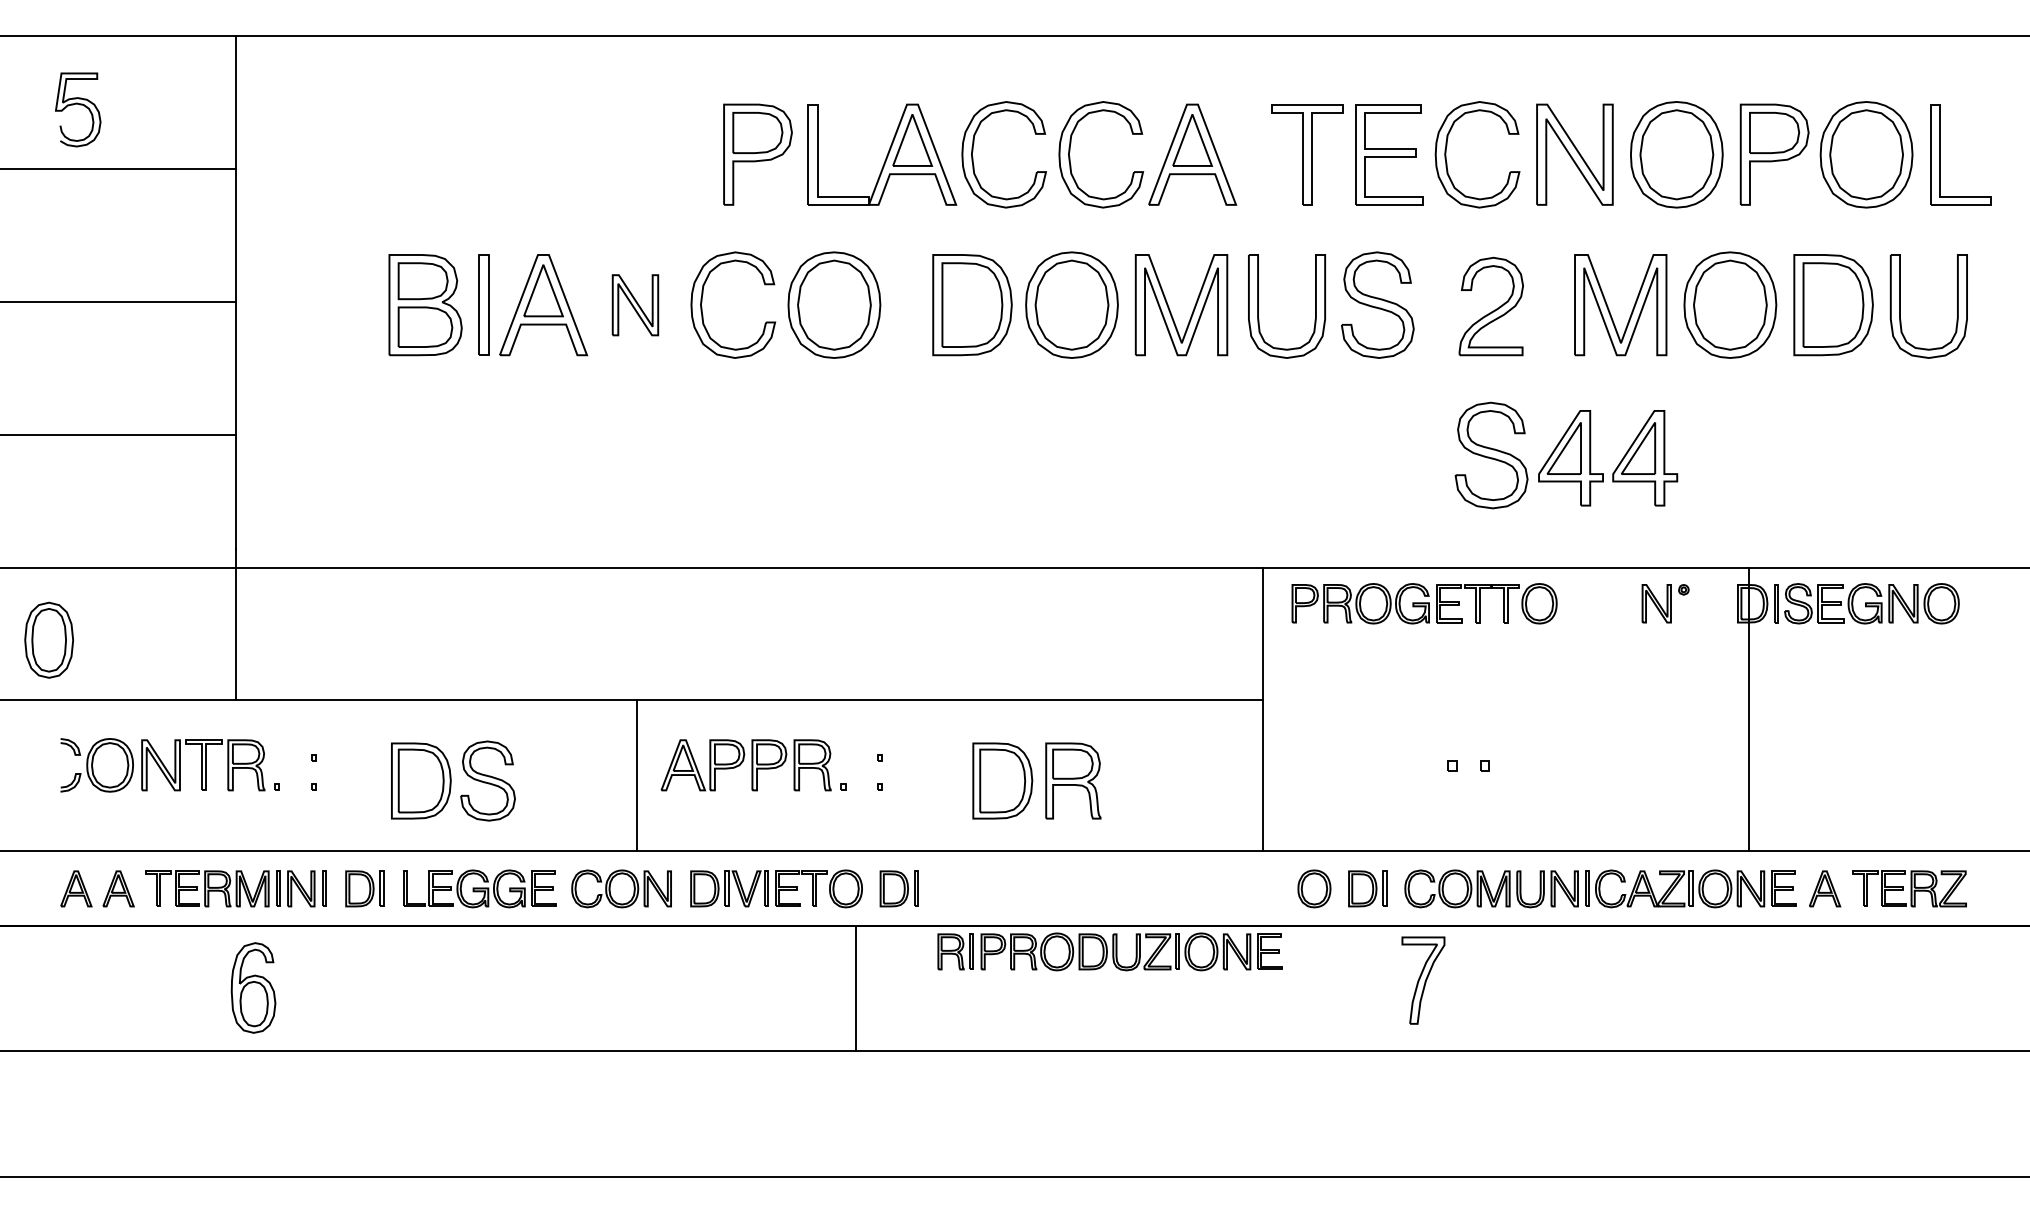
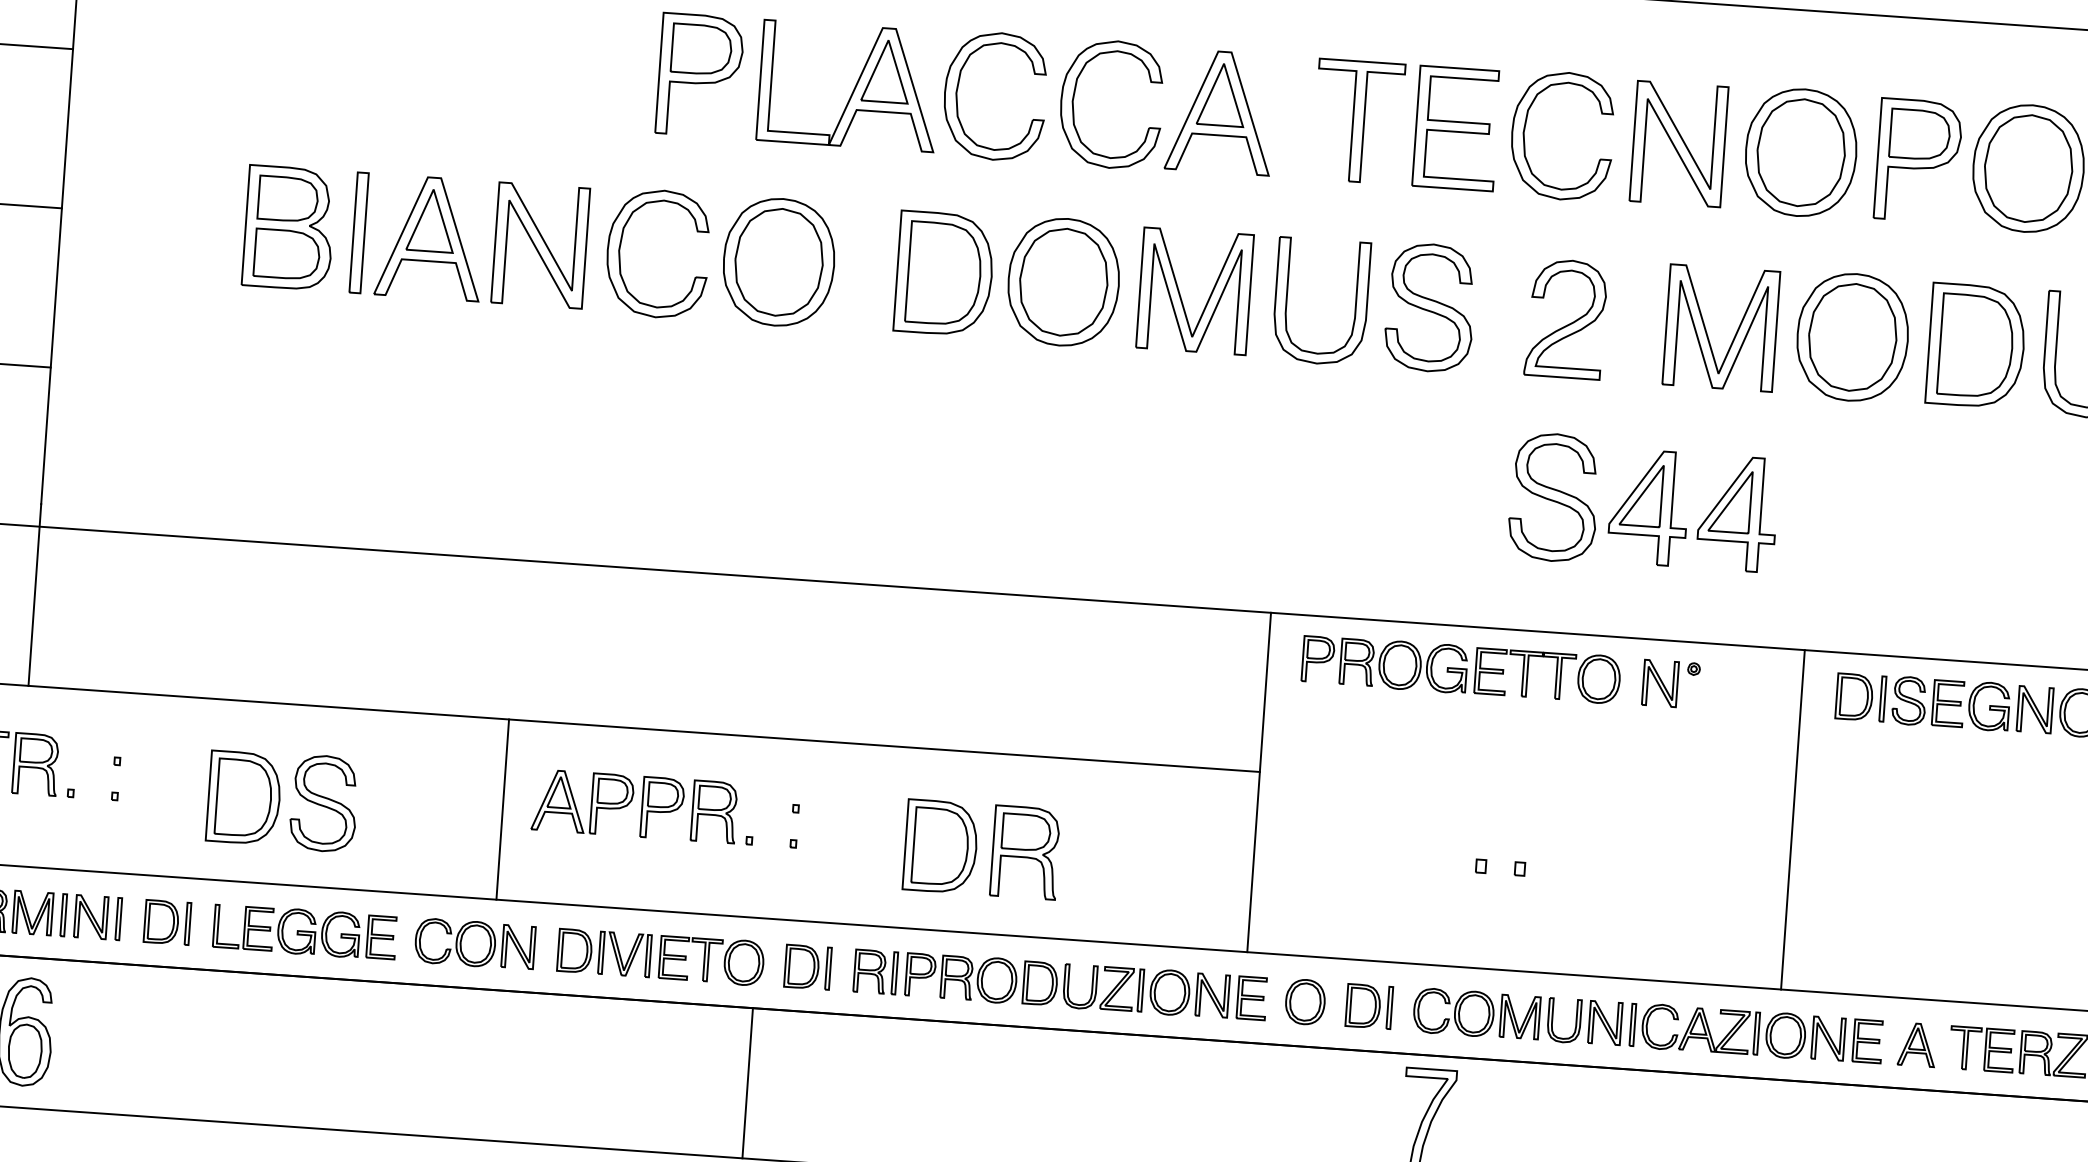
part: (635, 305) -> (540, 246), size x1.67
part: (1665, 603) -> (1670, 683), moved
line: (1748, 708) -> (1792, 818), moved
part: (1109, 951) -> (1059, 984), moved

